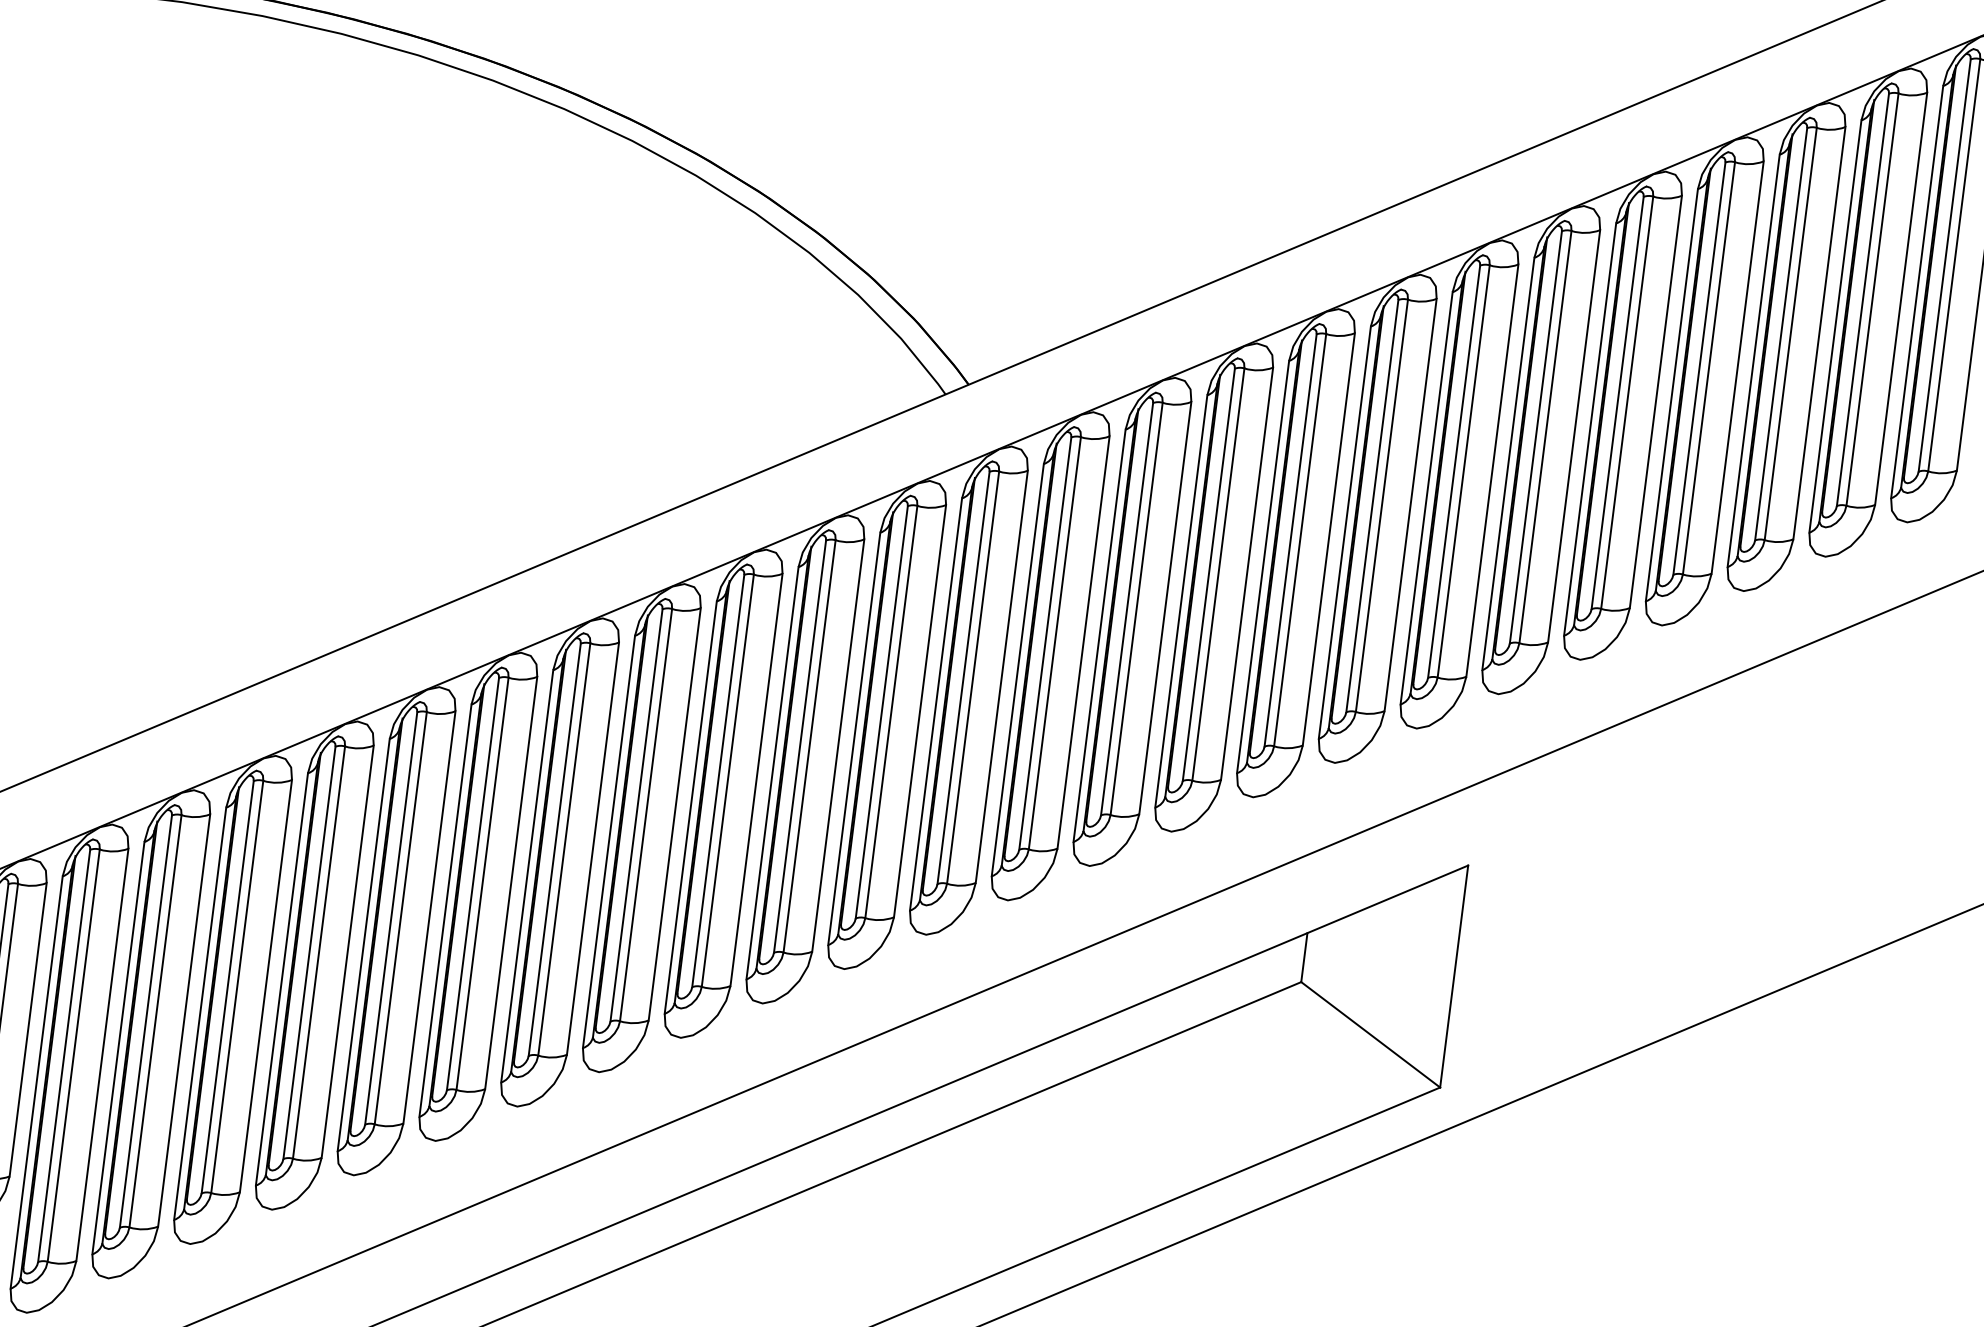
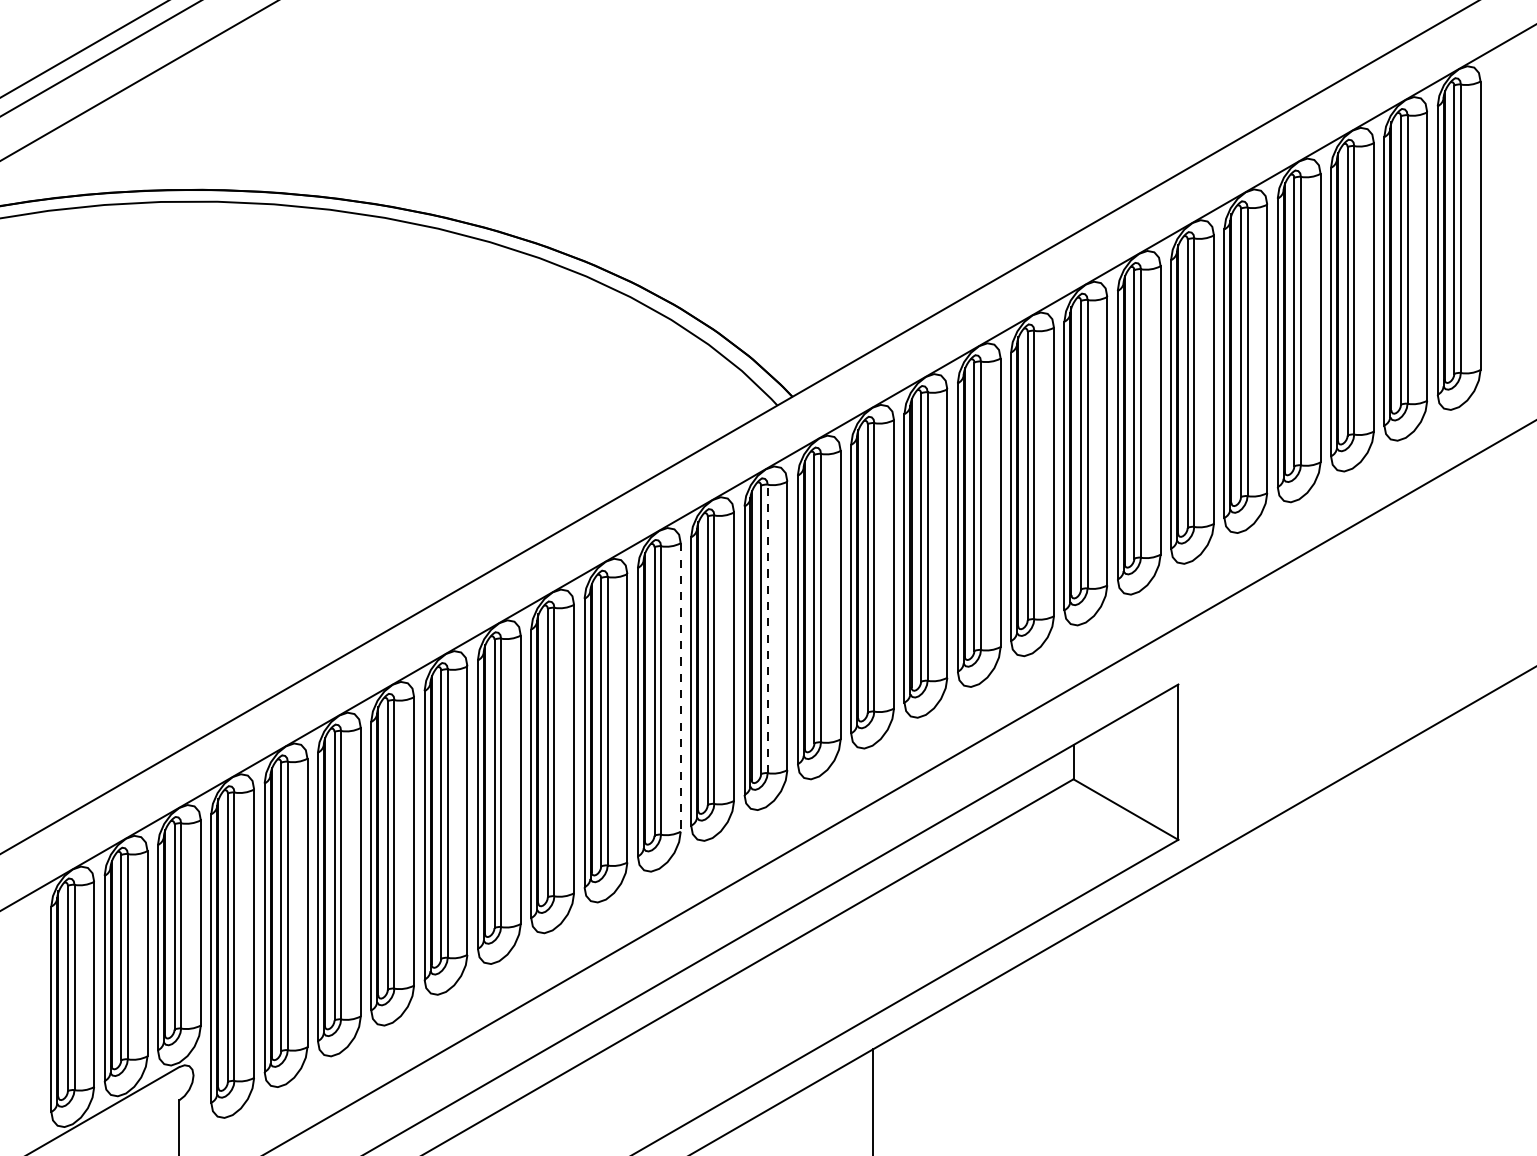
line: (891, 711) -> (767, 628), solid -> dashed
line: (756, 779) -> (680, 687), solid -> dashed

